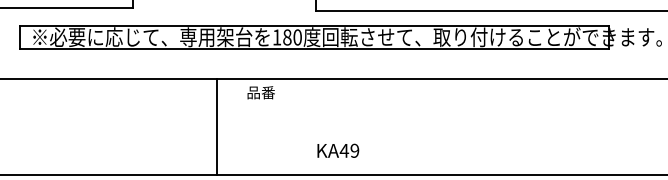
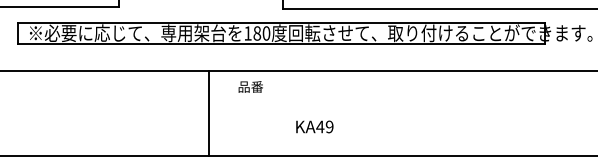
text: (260, 92) -> (250, 86), moved
line: (217, 126) -> (209, 113), moved
text: (337, 150) -> (314, 126), moved

